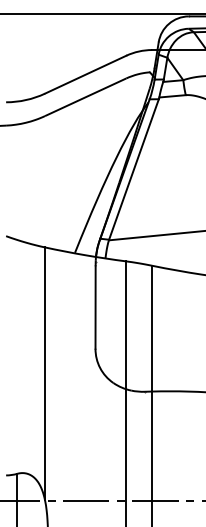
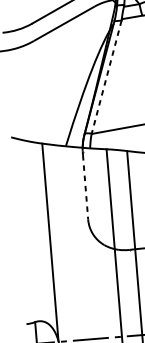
line: (133, 169) -> (106, 77), solid -> dashed
line: (95, 308) -> (85, 188), solid -> dashed

